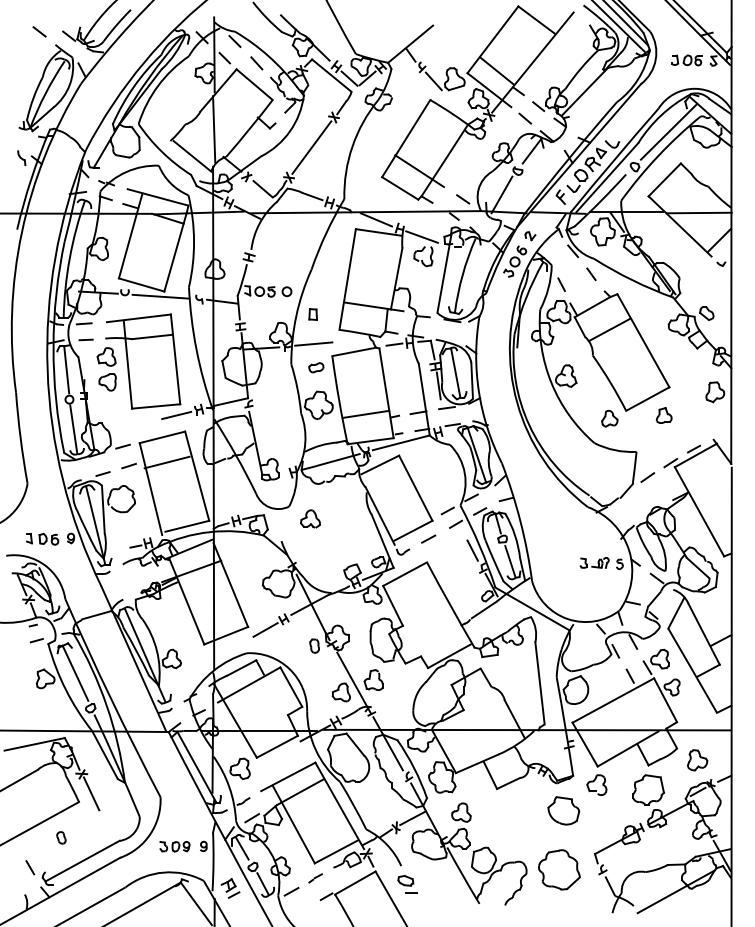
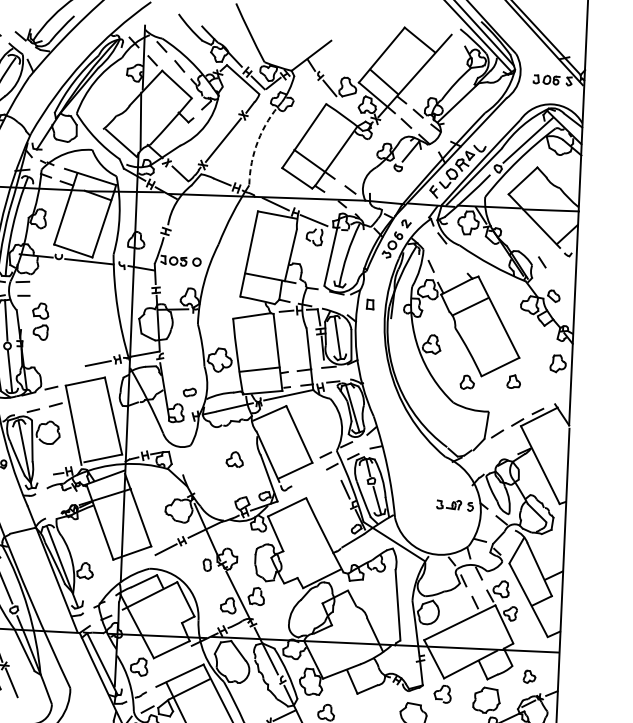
arc: (352, 146) -> (258, 140), solid -> dashed
line: (501, 194) -> (383, 187), removed
line: (591, 274) -> (542, 262), moved
part: (312, 314) -> (369, 304), moved
line: (313, 343) -> (217, 307), removed
part: (143, 361) -> (72, 316), removed
part: (316, 367) -> (189, 392), moved
line: (166, 462) -> (87, 403), removed
part: (310, 518) -> (234, 459), moved
line: (428, 538) -> (308, 477), removed
part: (697, 760) -> (529, 676), size x0.7

